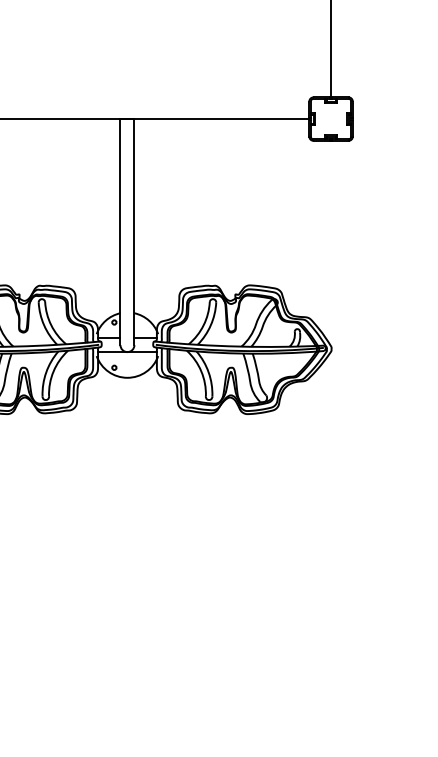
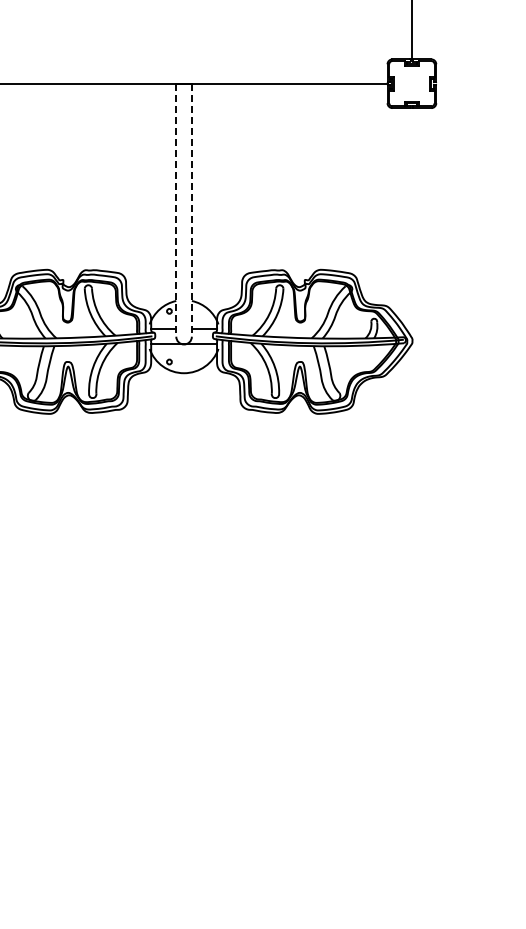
line: (120, 232) -> (176, 210), solid -> dashed
line: (134, 232) -> (191, 210), solid -> dashed

